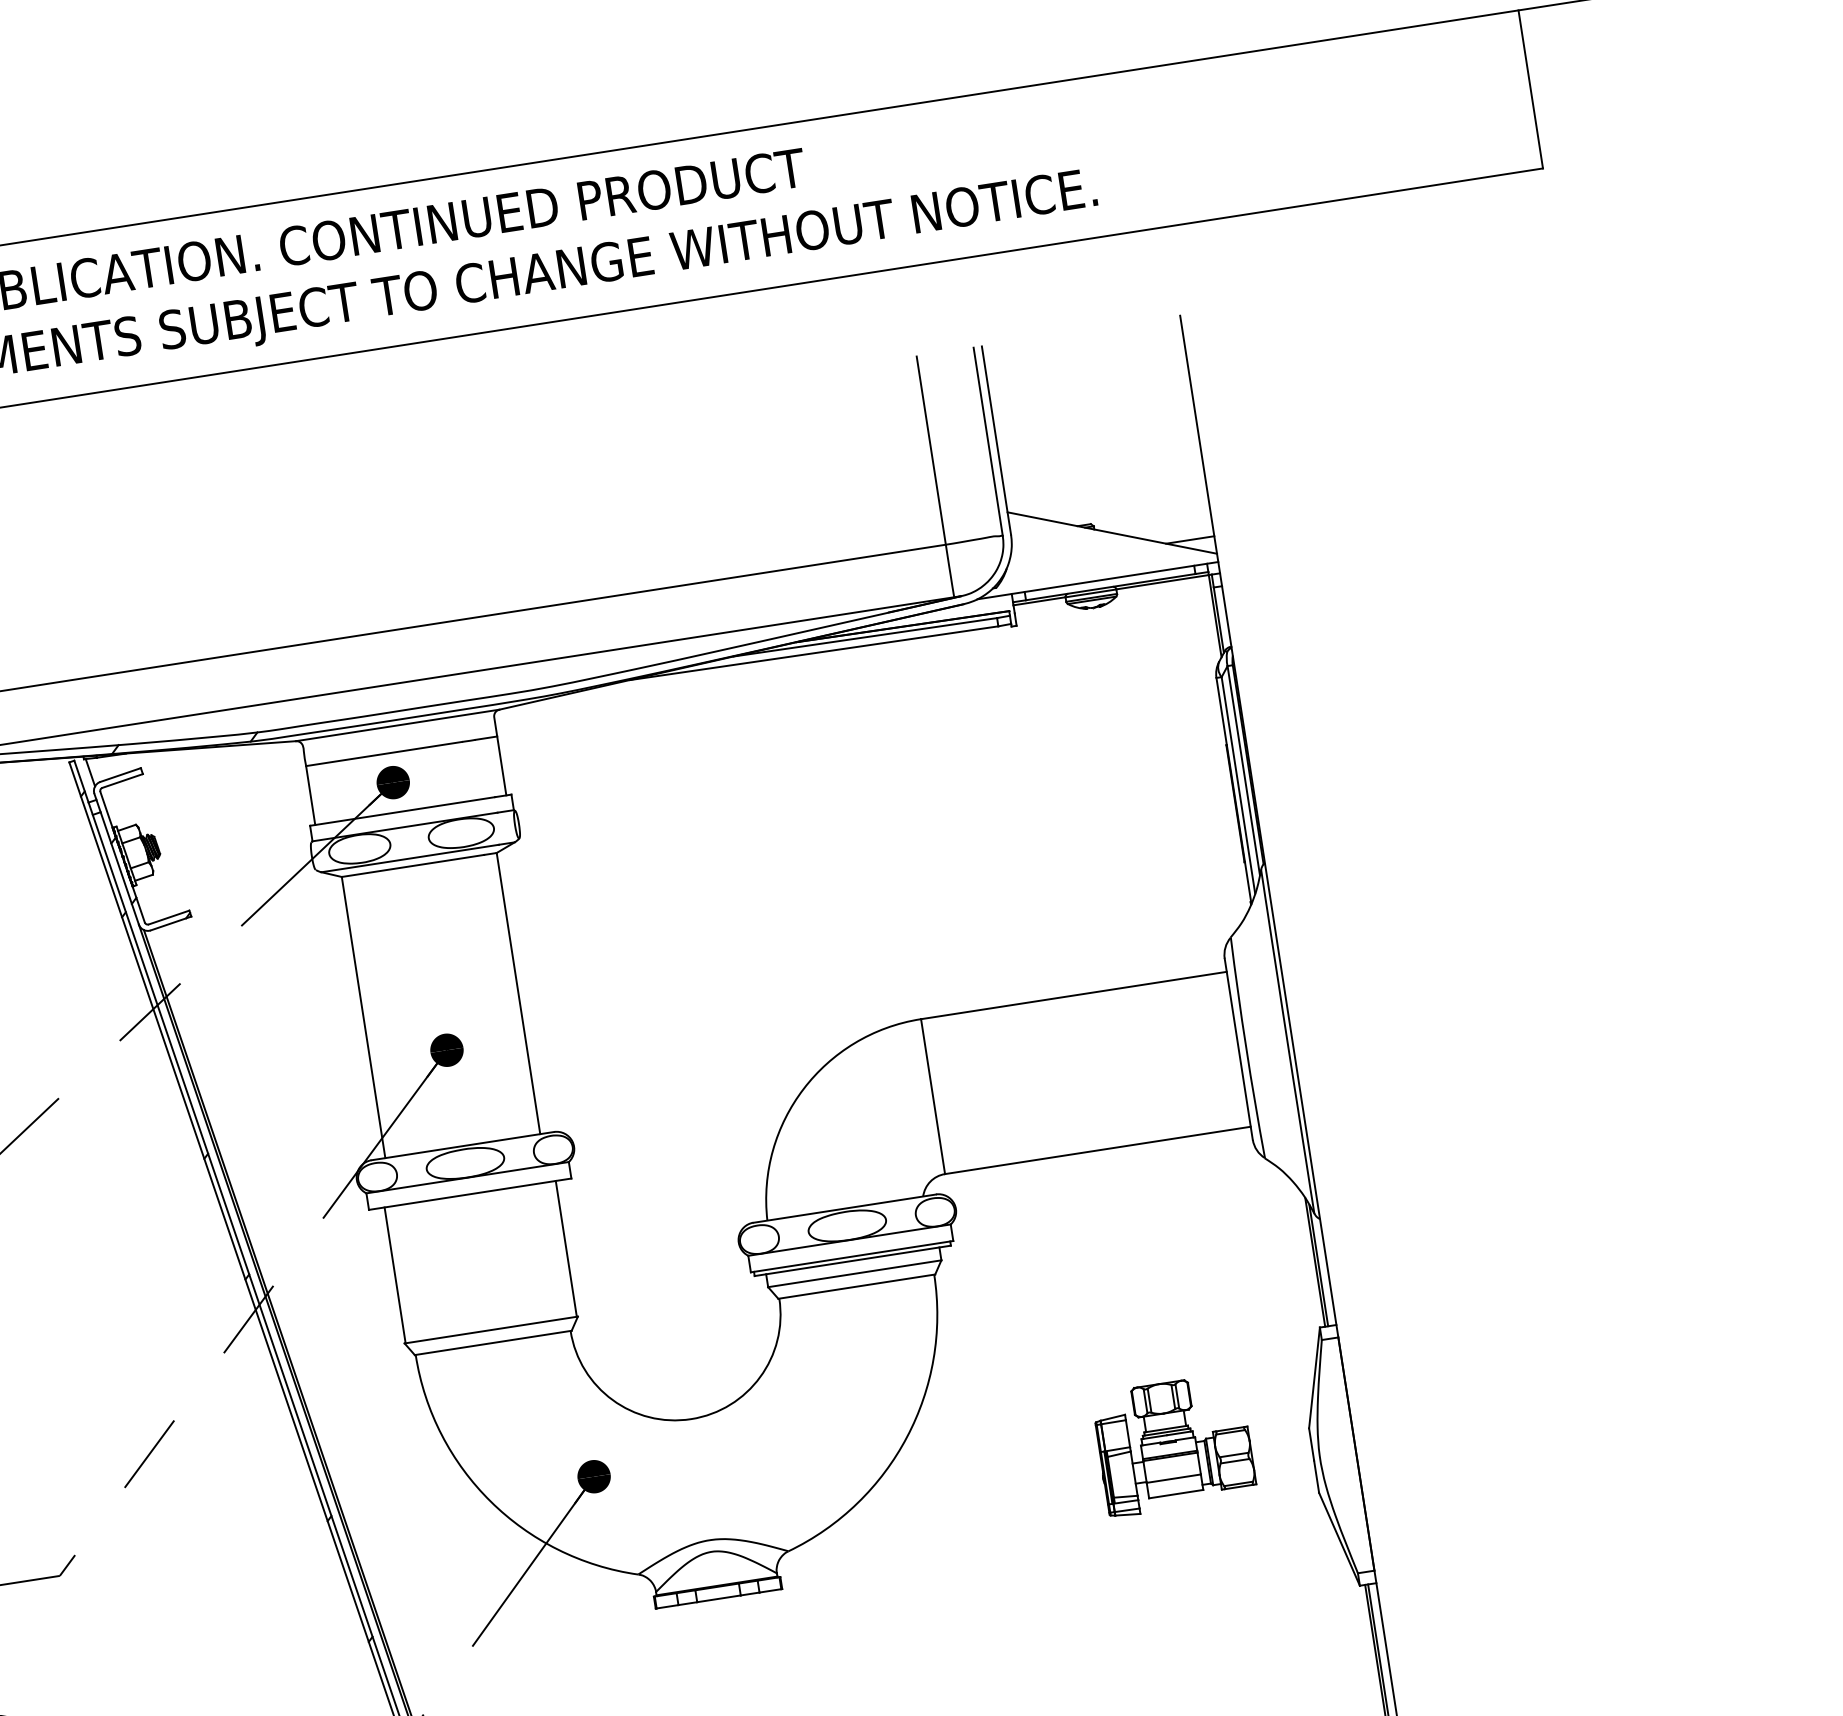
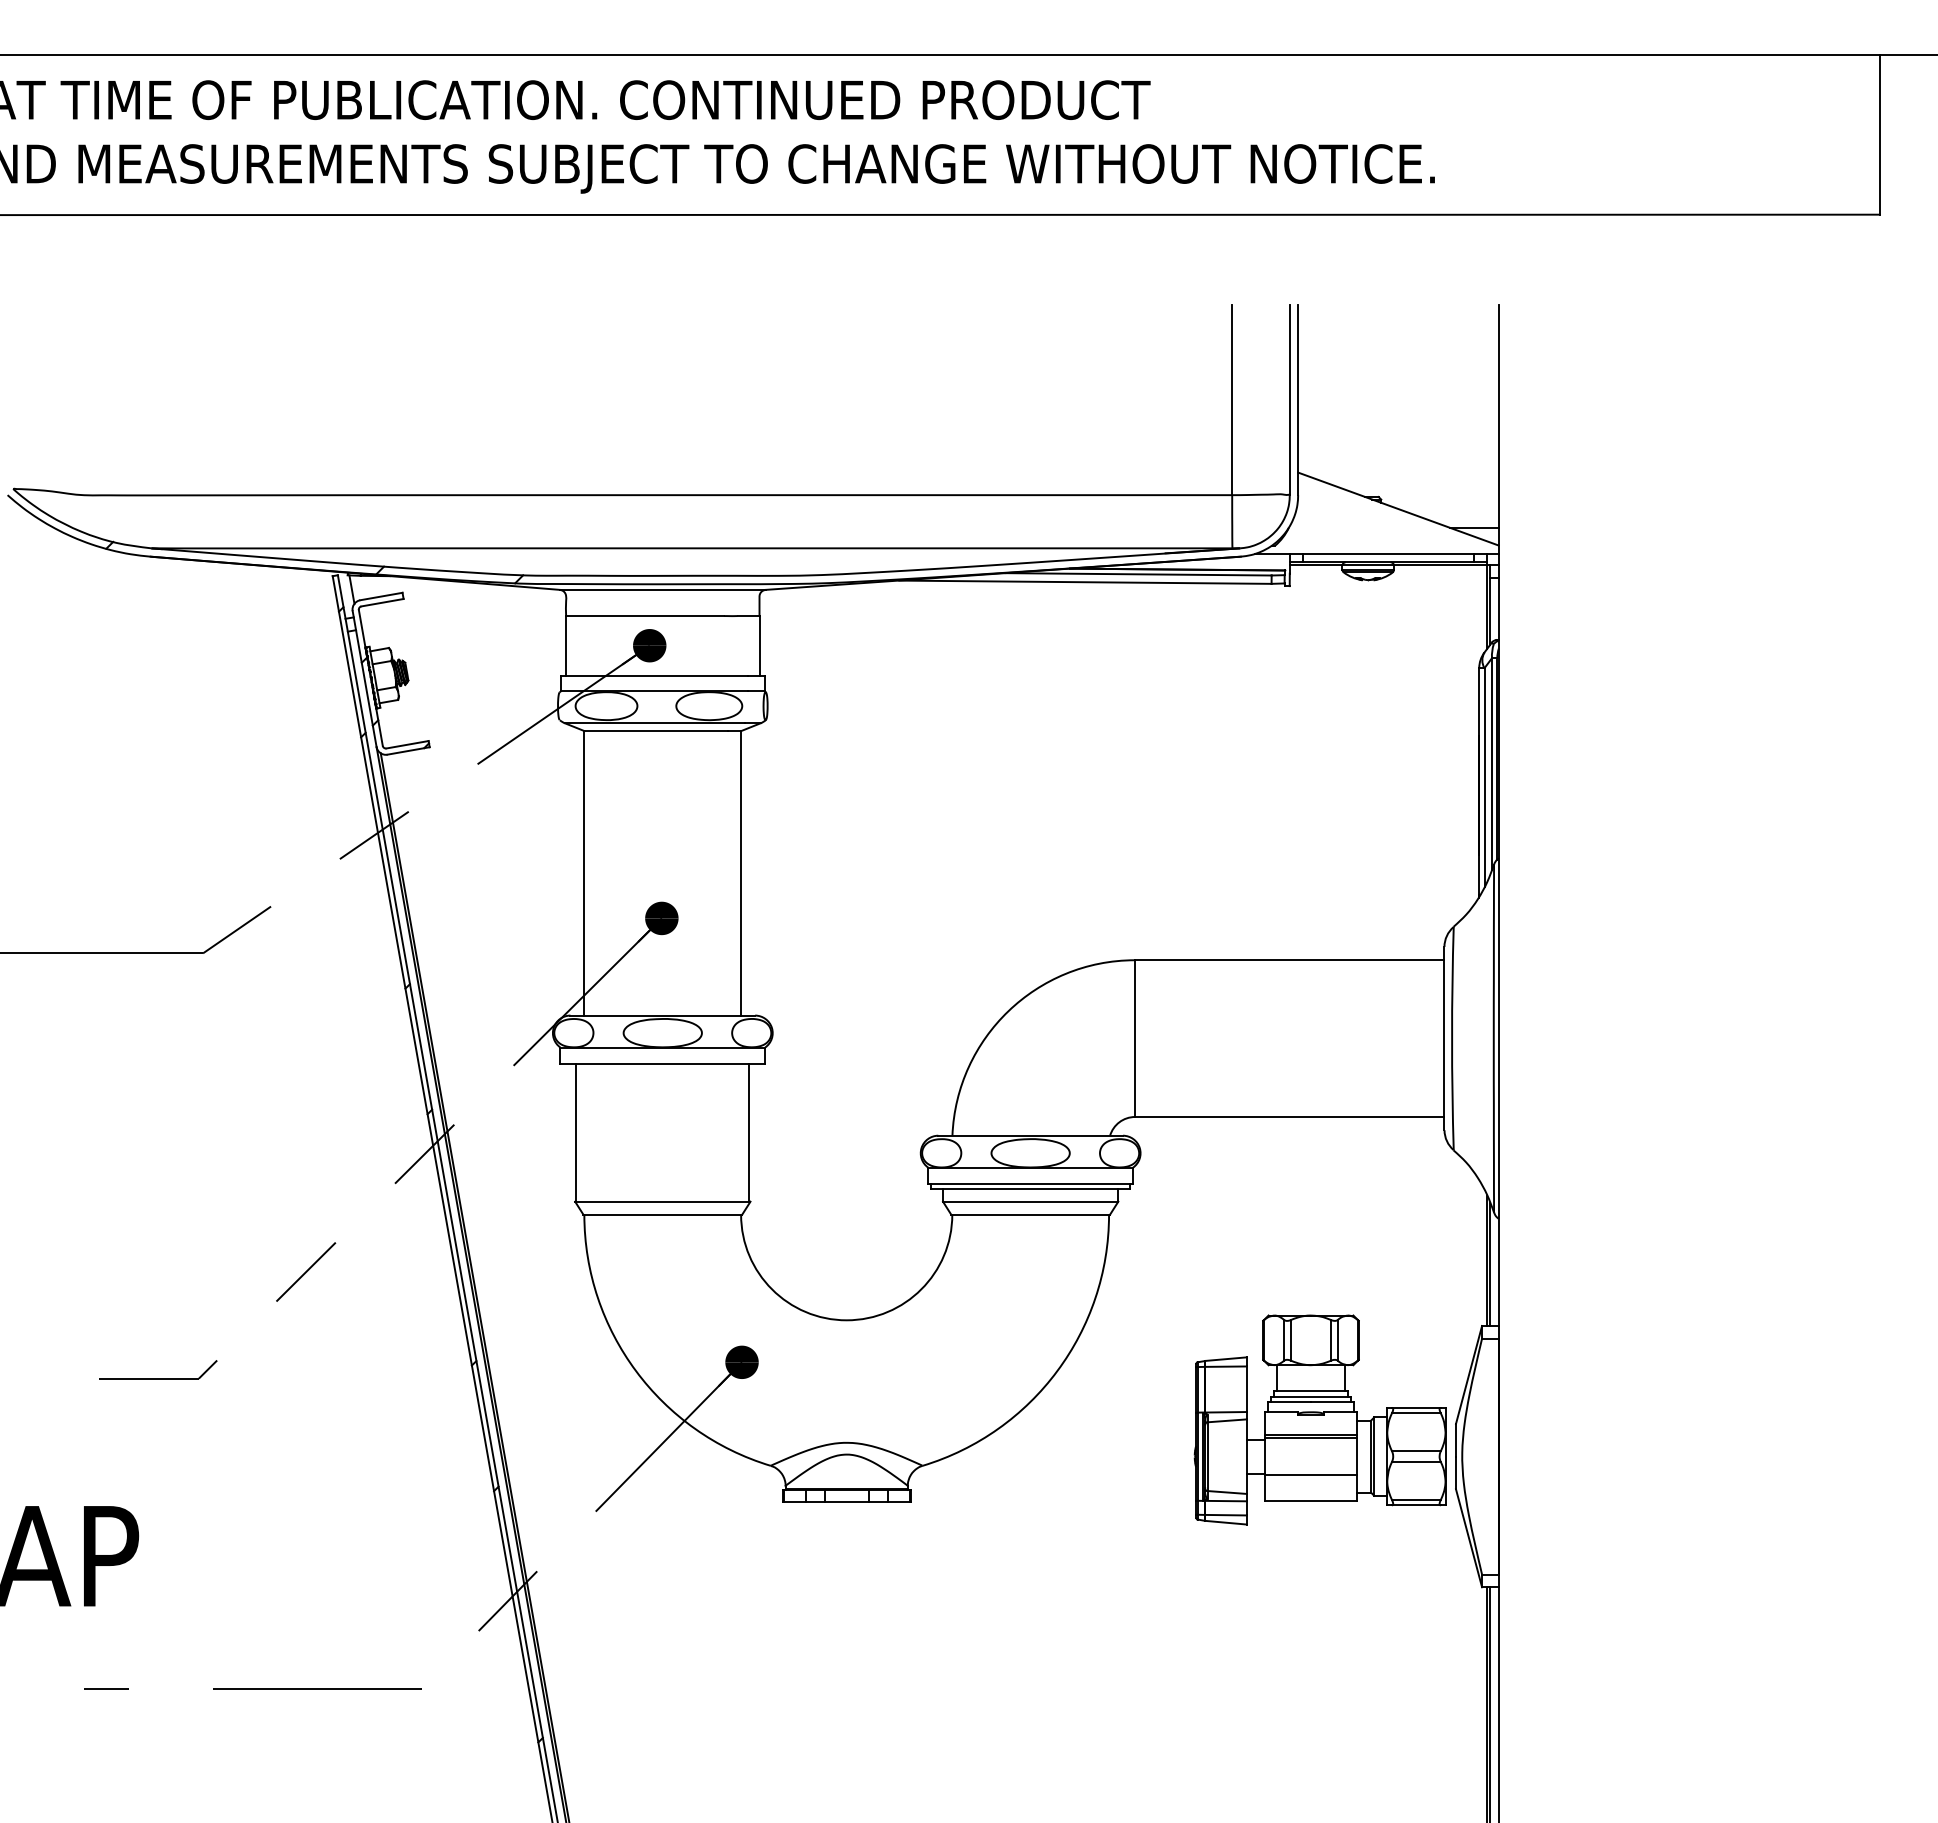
part: (1173, 1444) -> (1319, 1419), size x1.67

